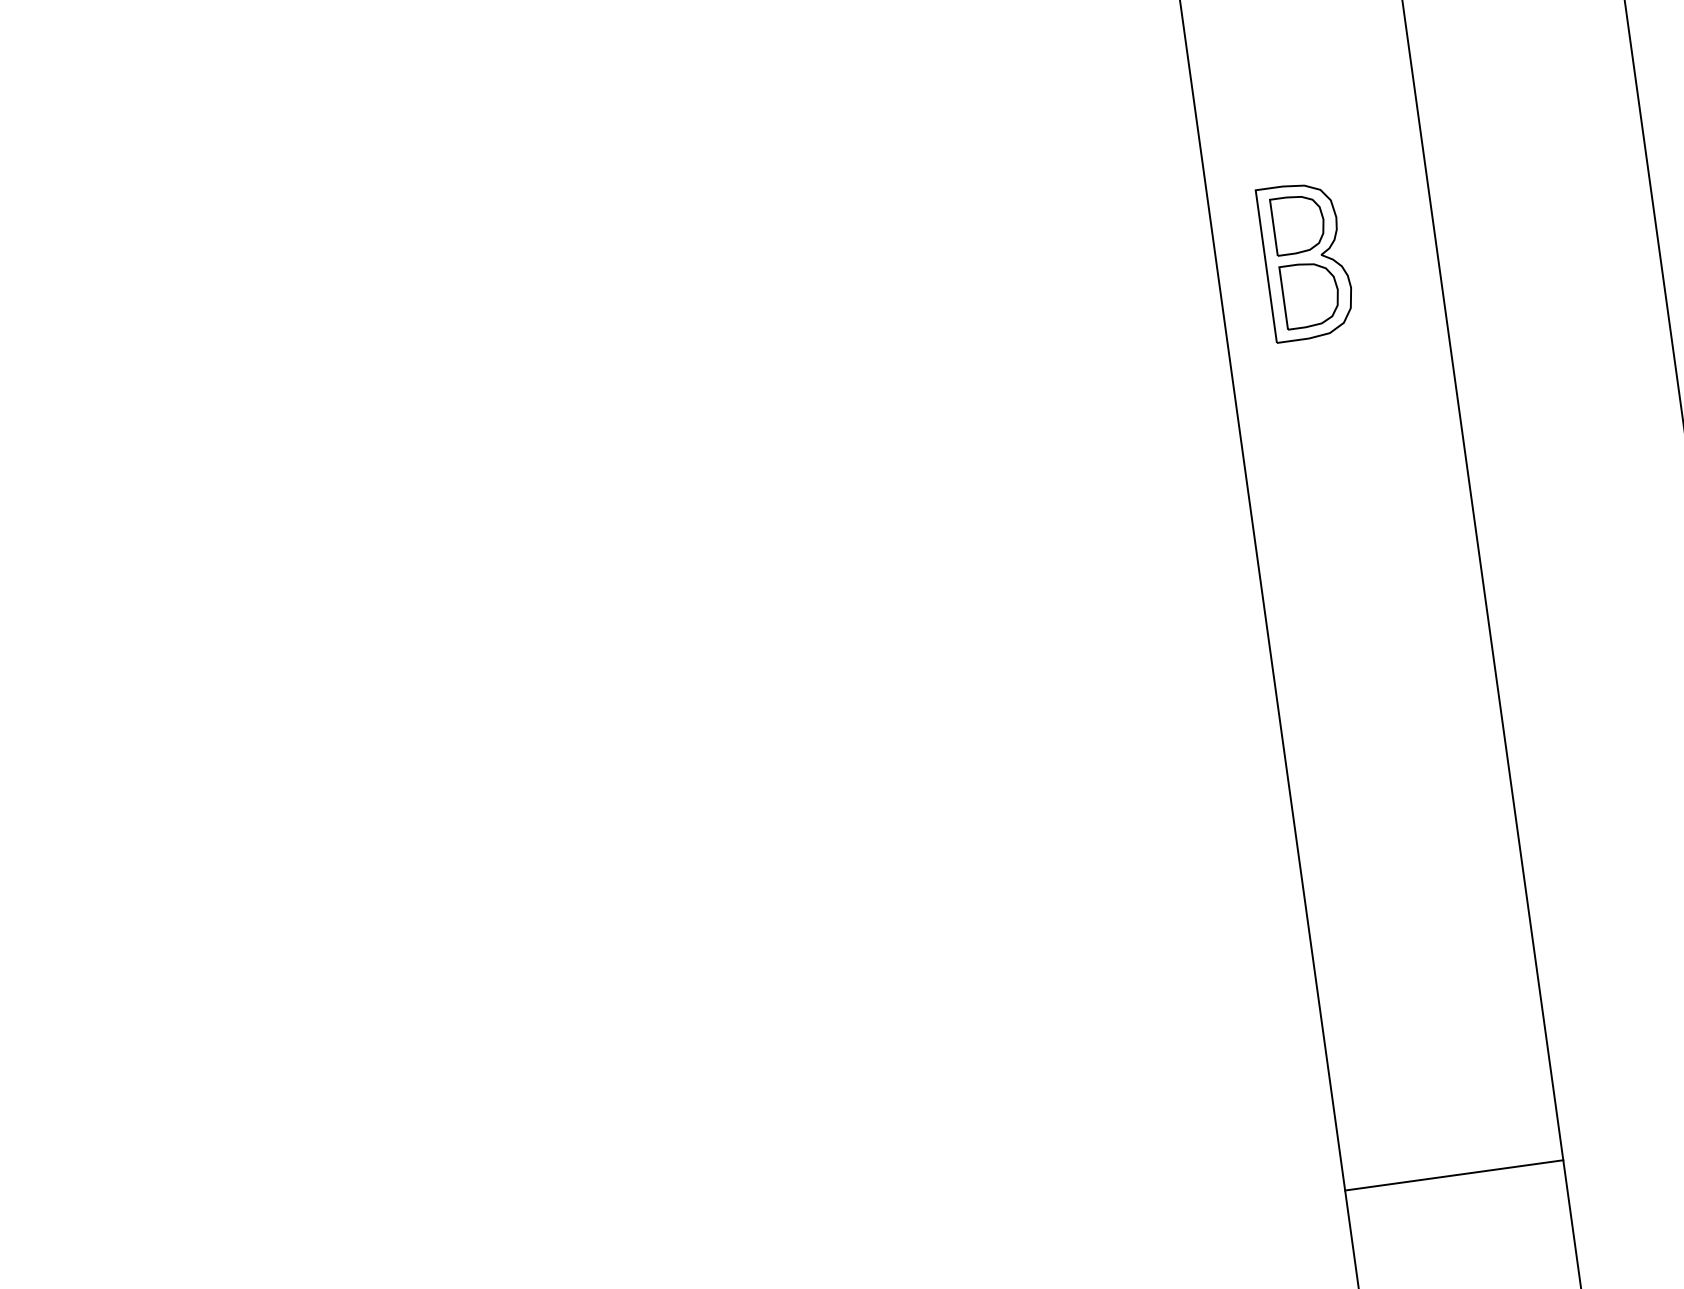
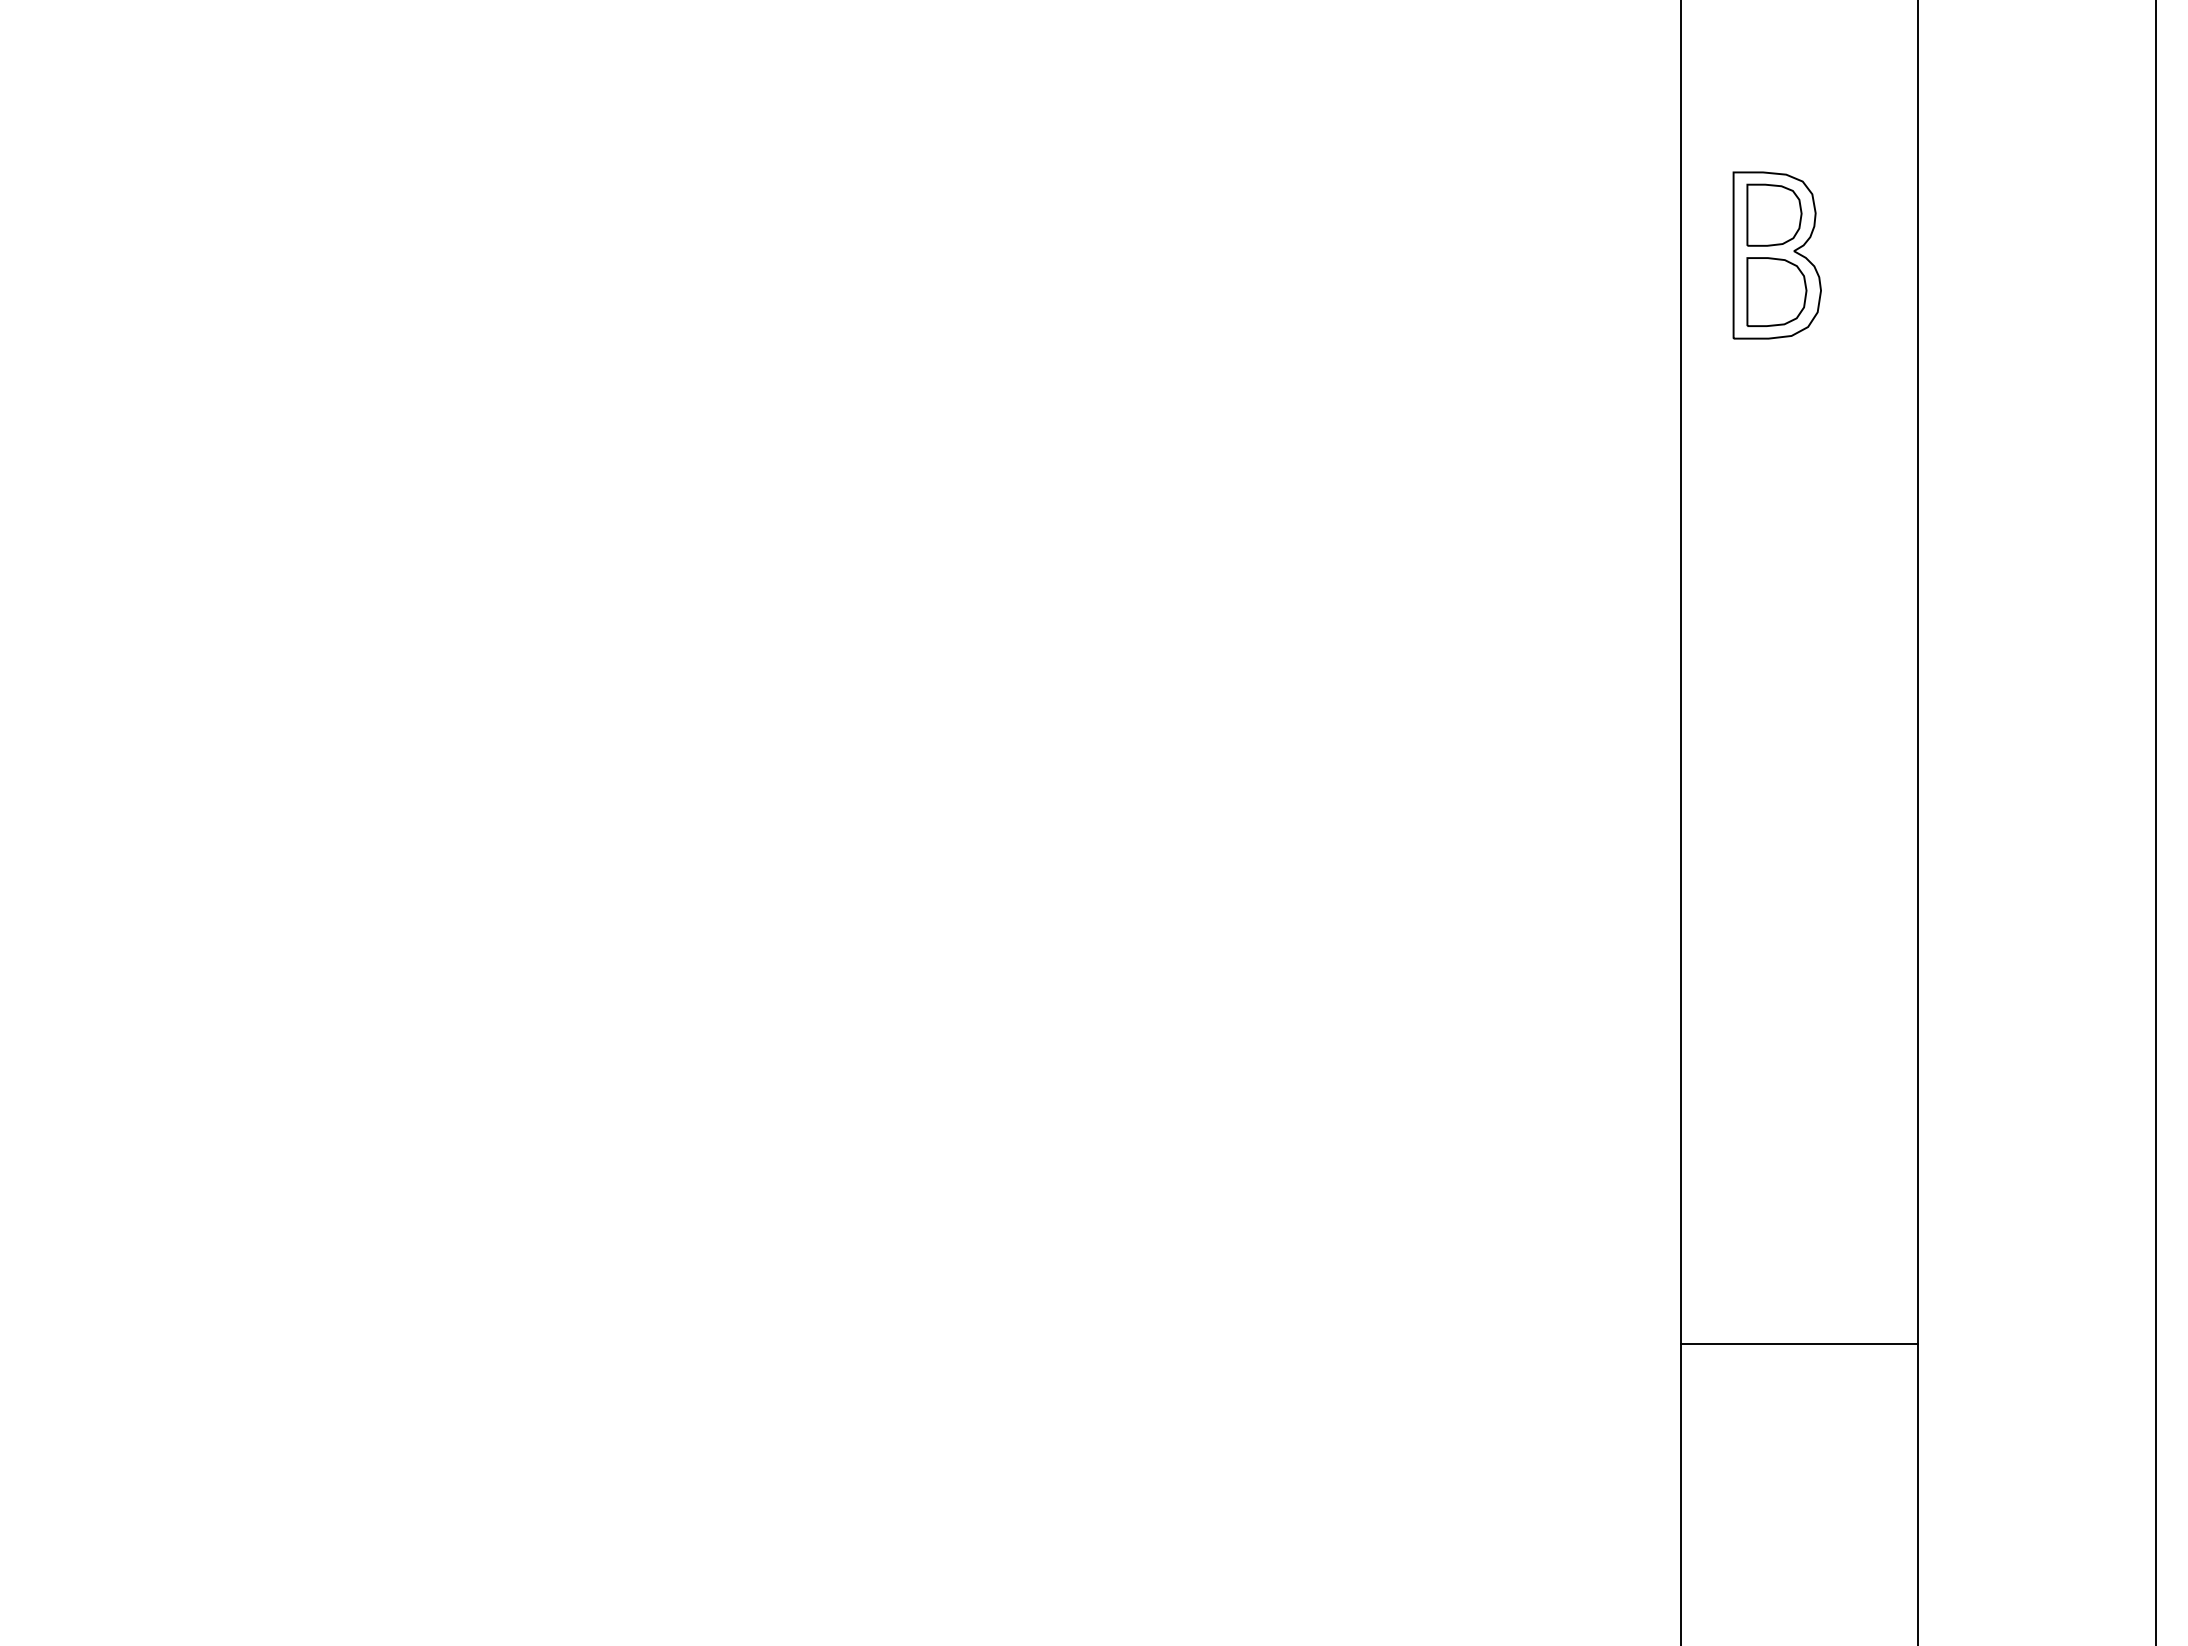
line: (1454, 1175) -> (1799, 1343), moved

